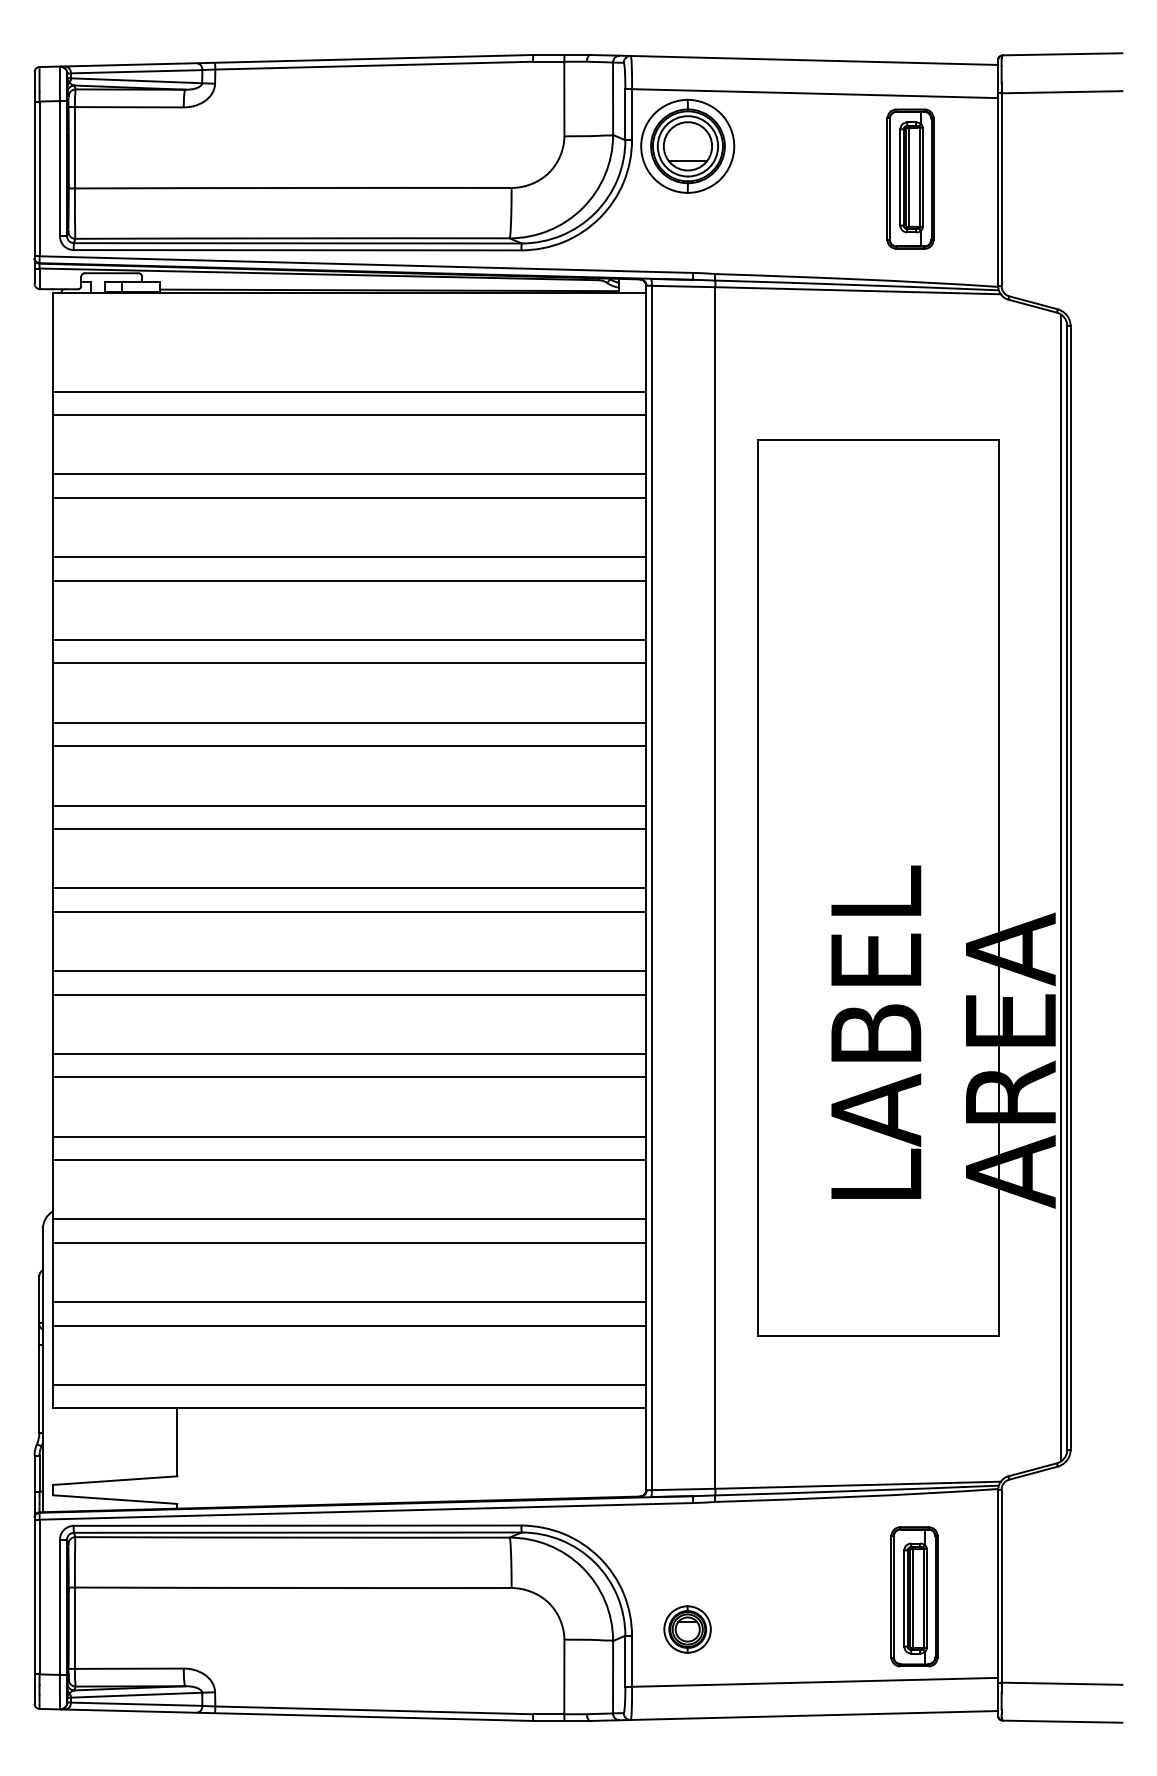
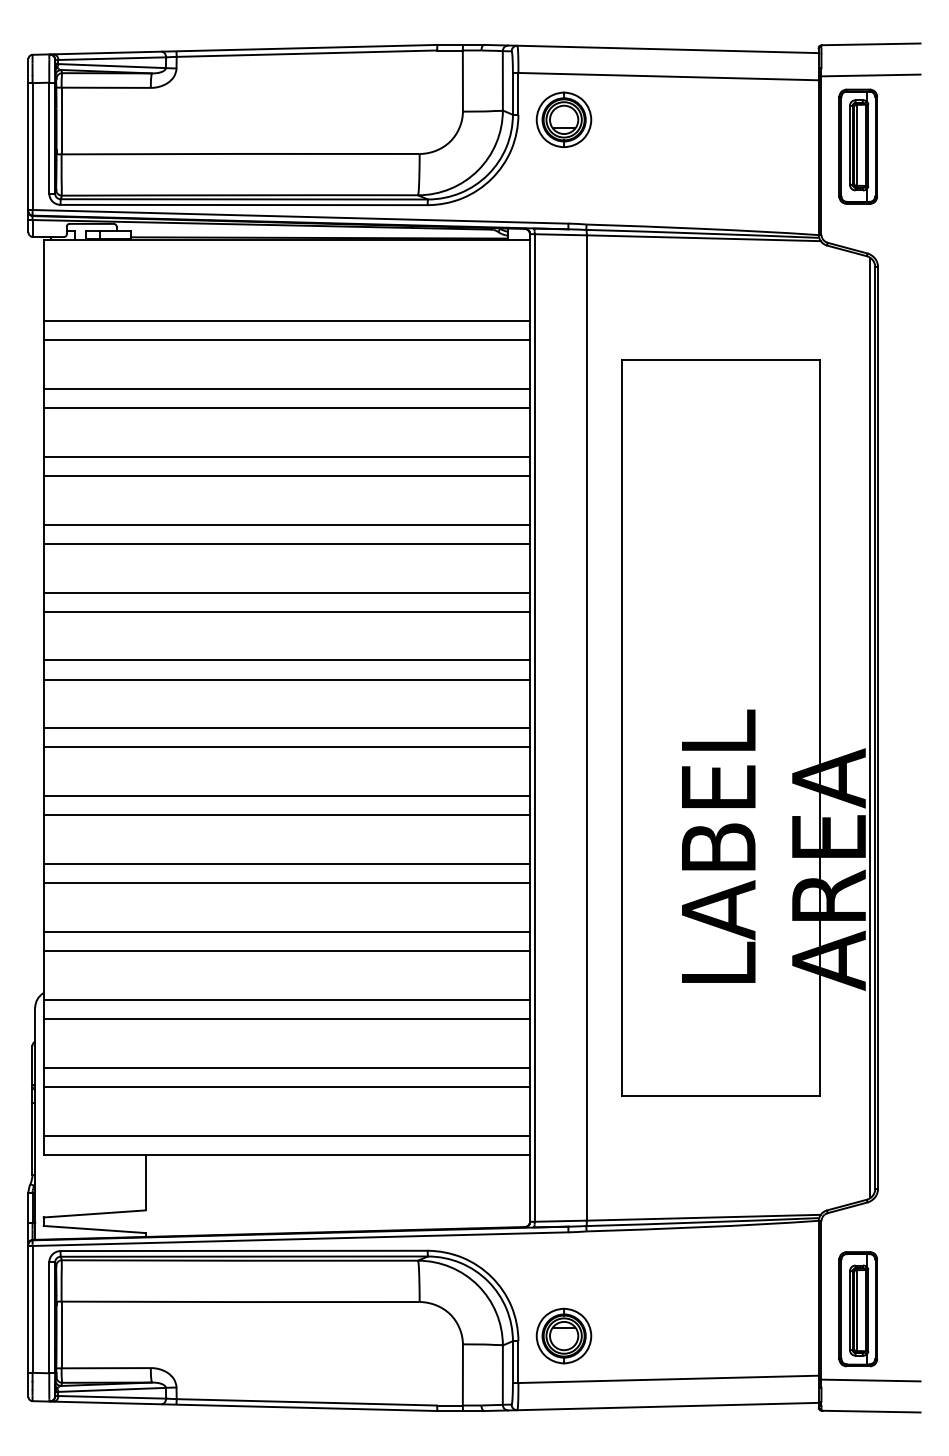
part: (687, 146) -> (563, 119), size x0.71
part: (910, 178) -> (858, 146), moved
part: (914, 1596) -> (858, 1308), moved
part: (687, 1629) -> (563, 1336), size x1.43

